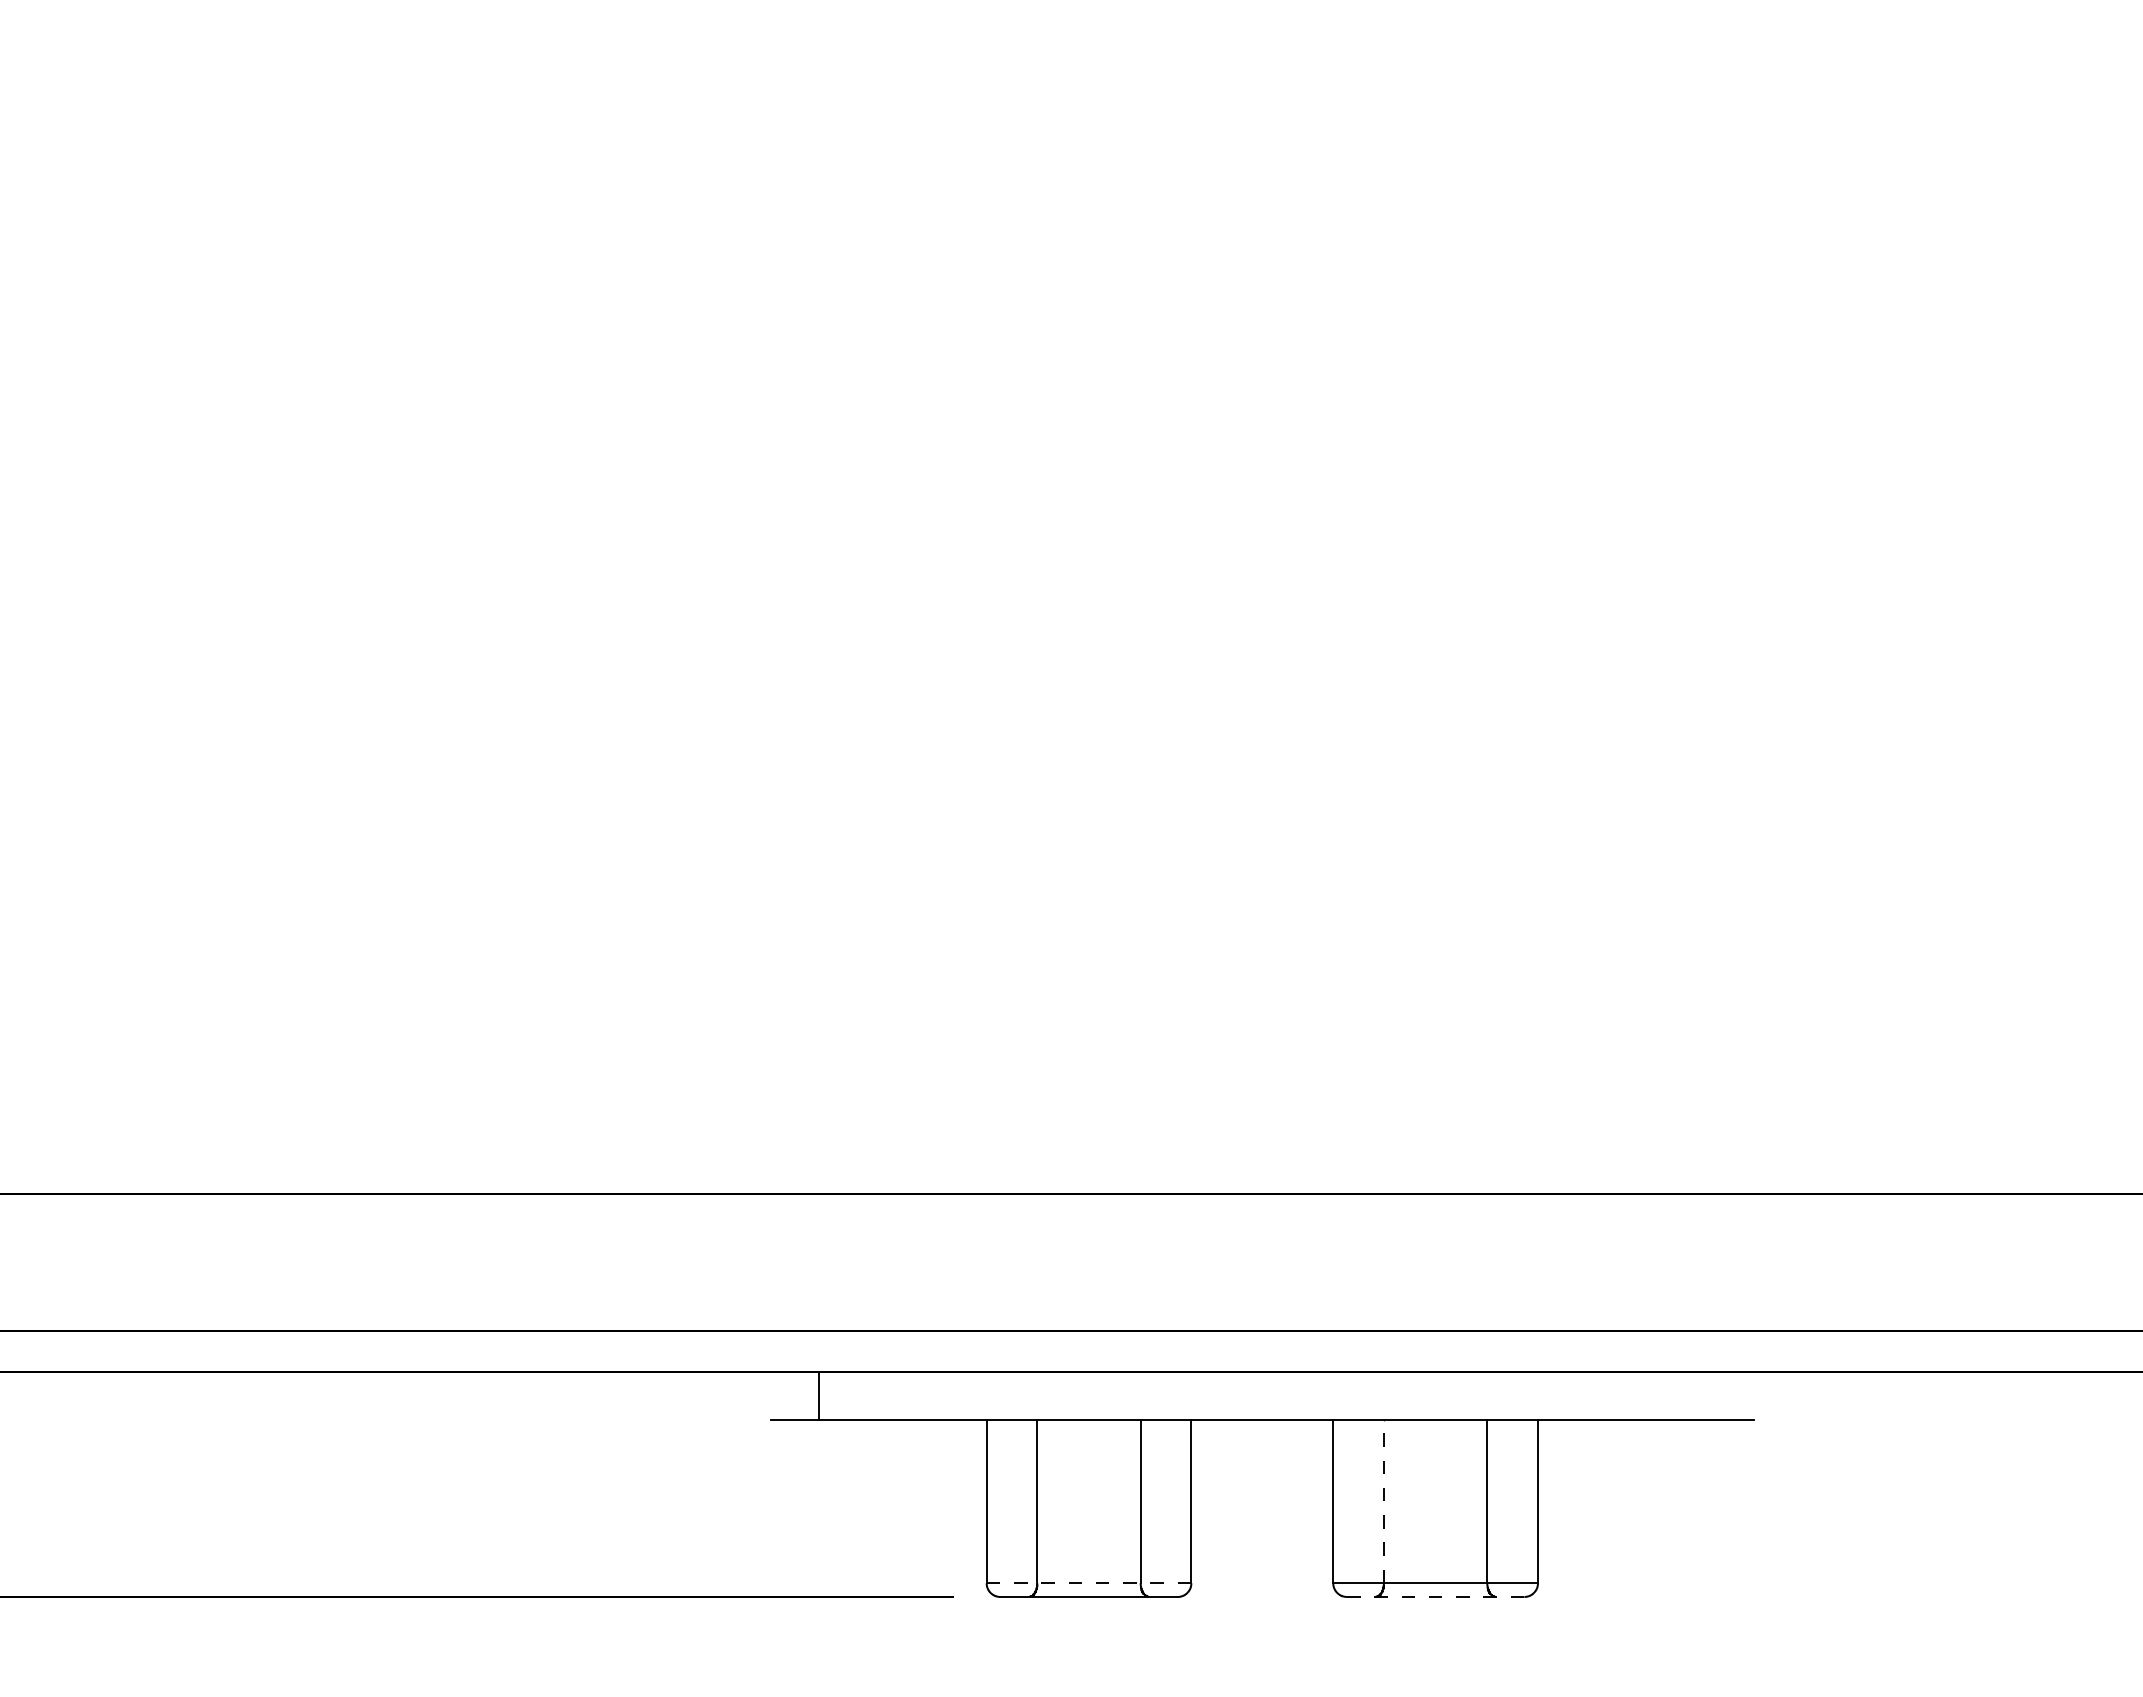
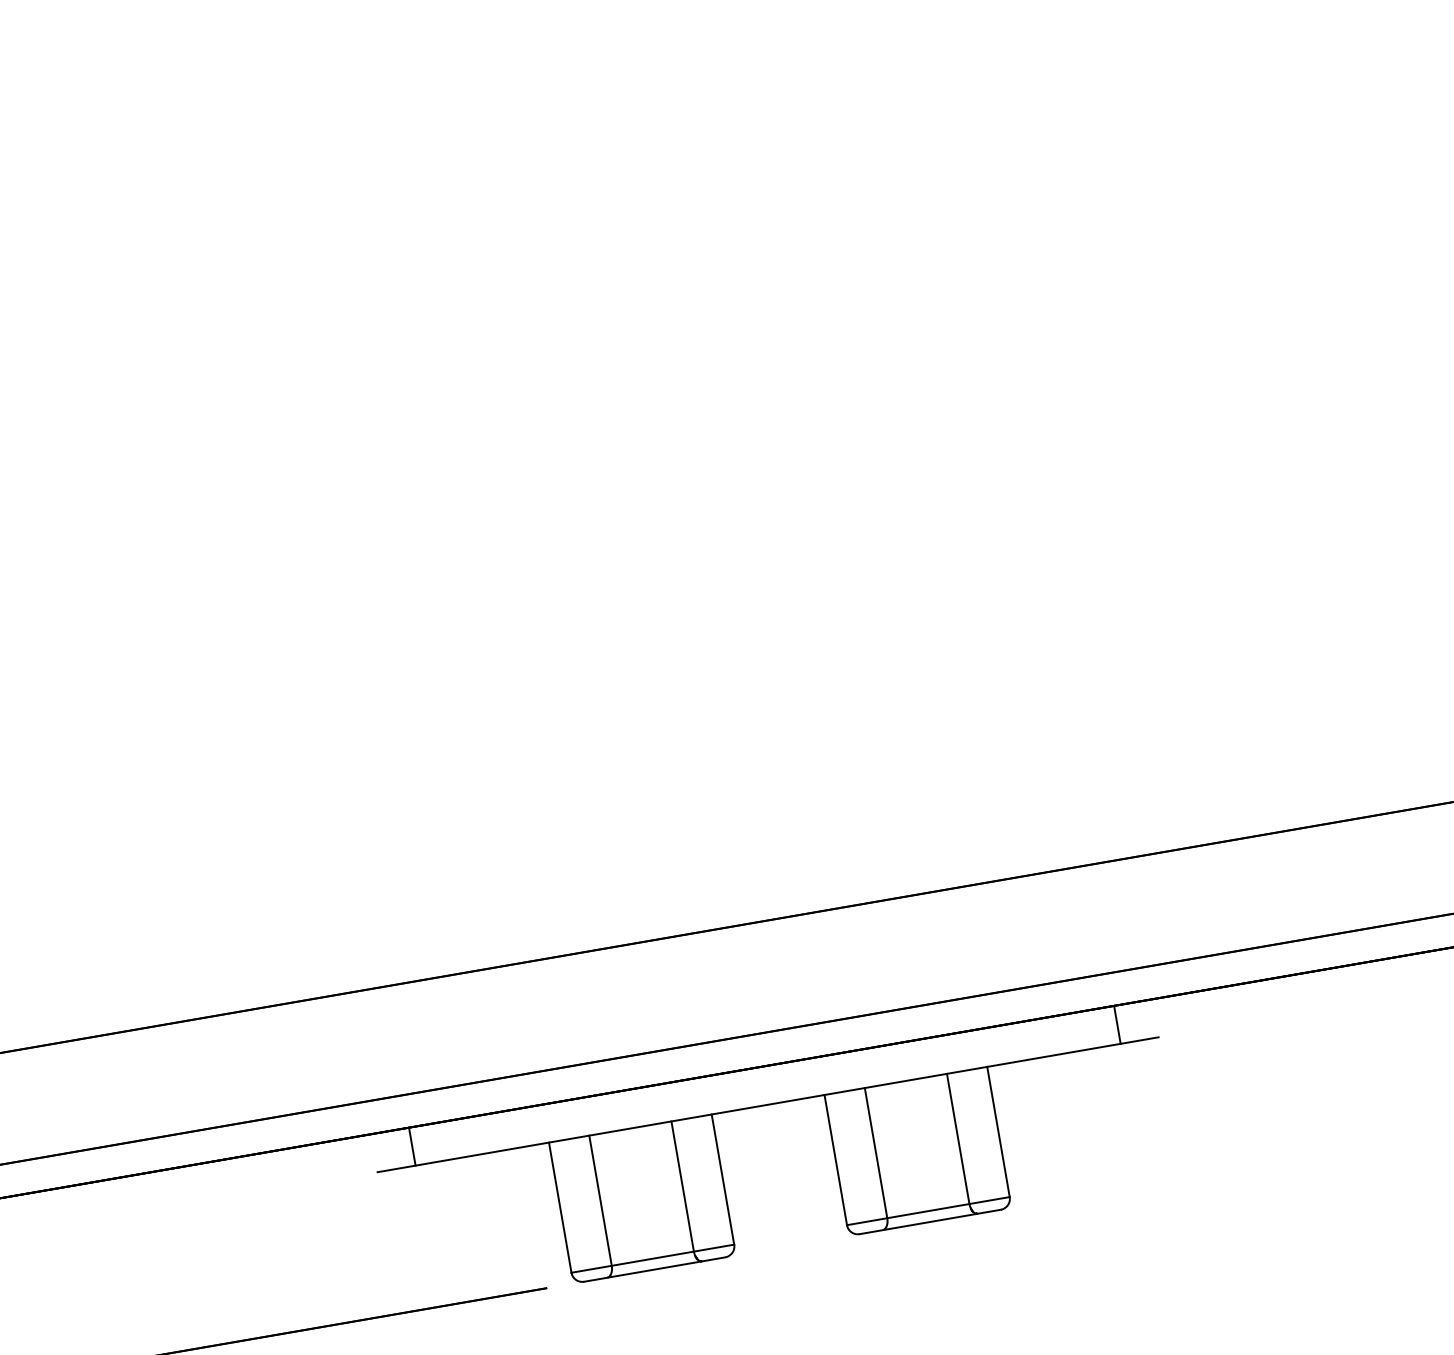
line: (1705, 1395) -> (1117, 1024), added
line: (1383, 1501) -> (875, 1153), dashed -> solid
line: (1088, 1583) -> (652, 1258), dashed -> solid
line: (1435, 1596) -> (930, 1221), dashed -> solid

